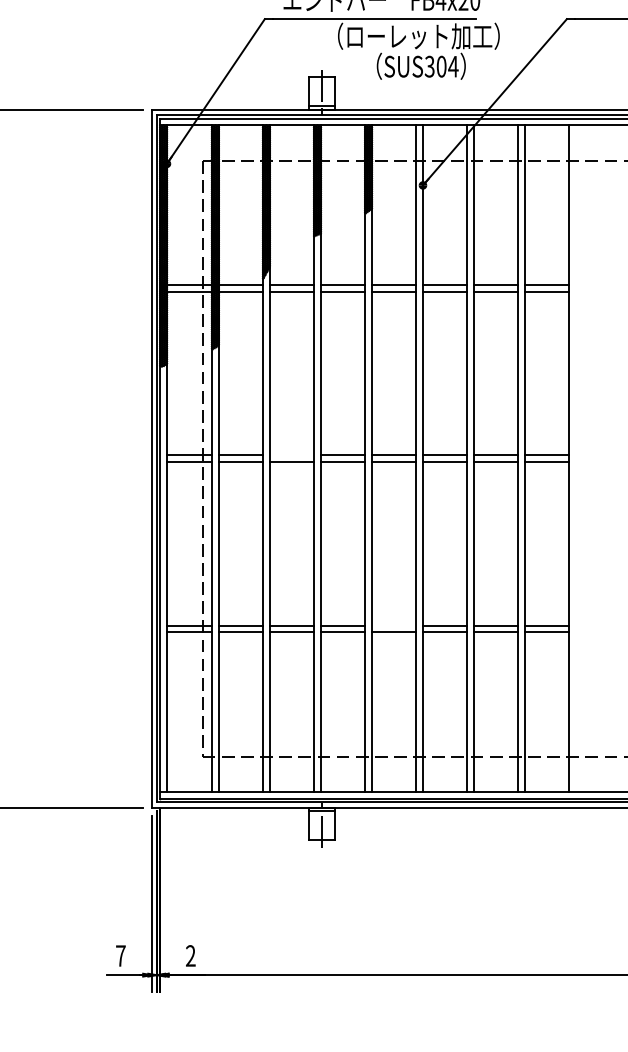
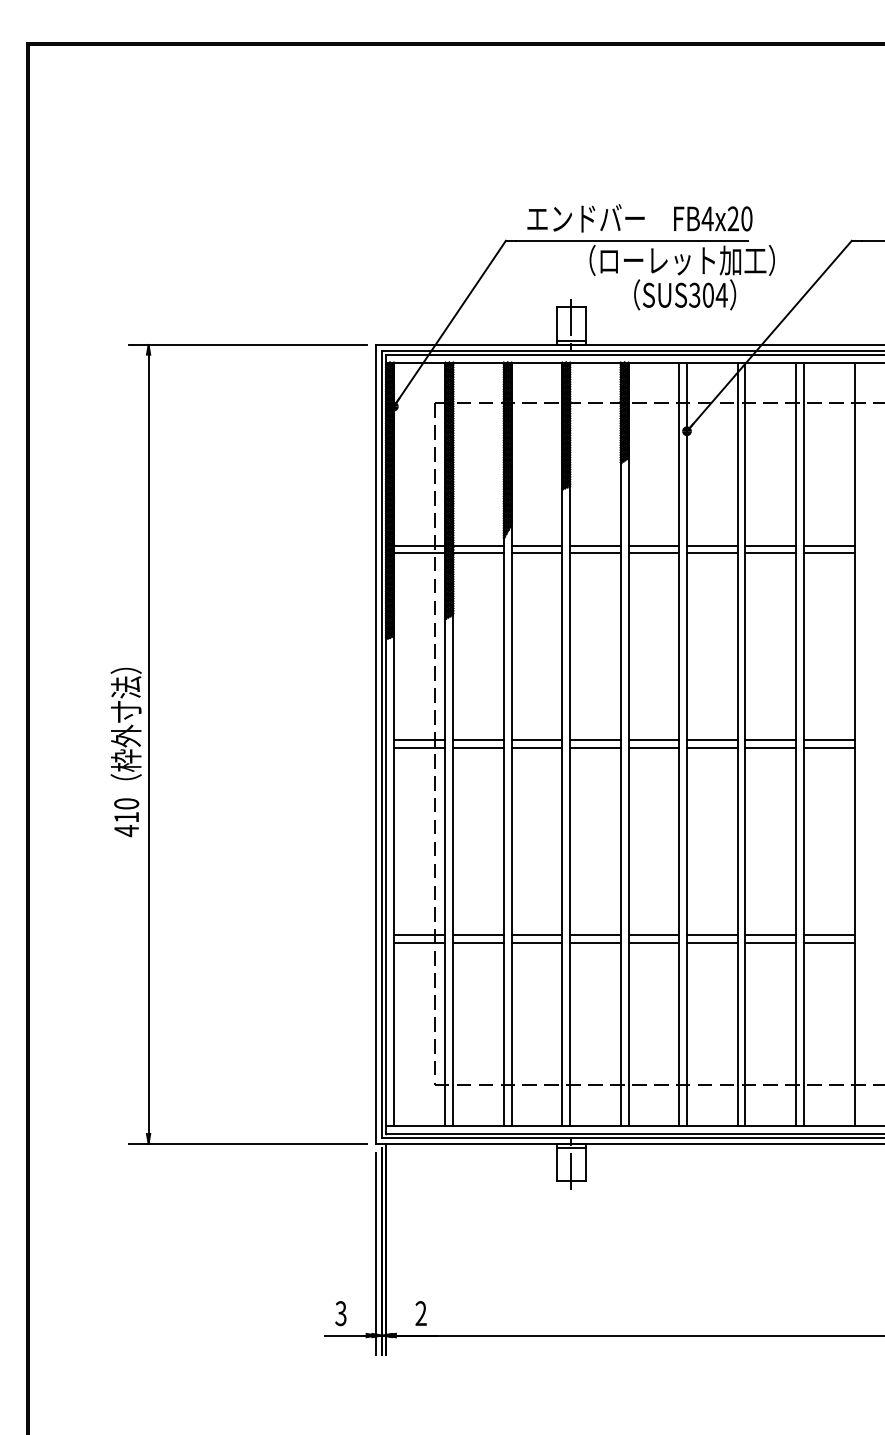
line: (291, 455) -> (536, 740), added
line: (393, 625) -> (653, 935), added
text: (120, 955) -> (340, 1313), 7 -> 3

